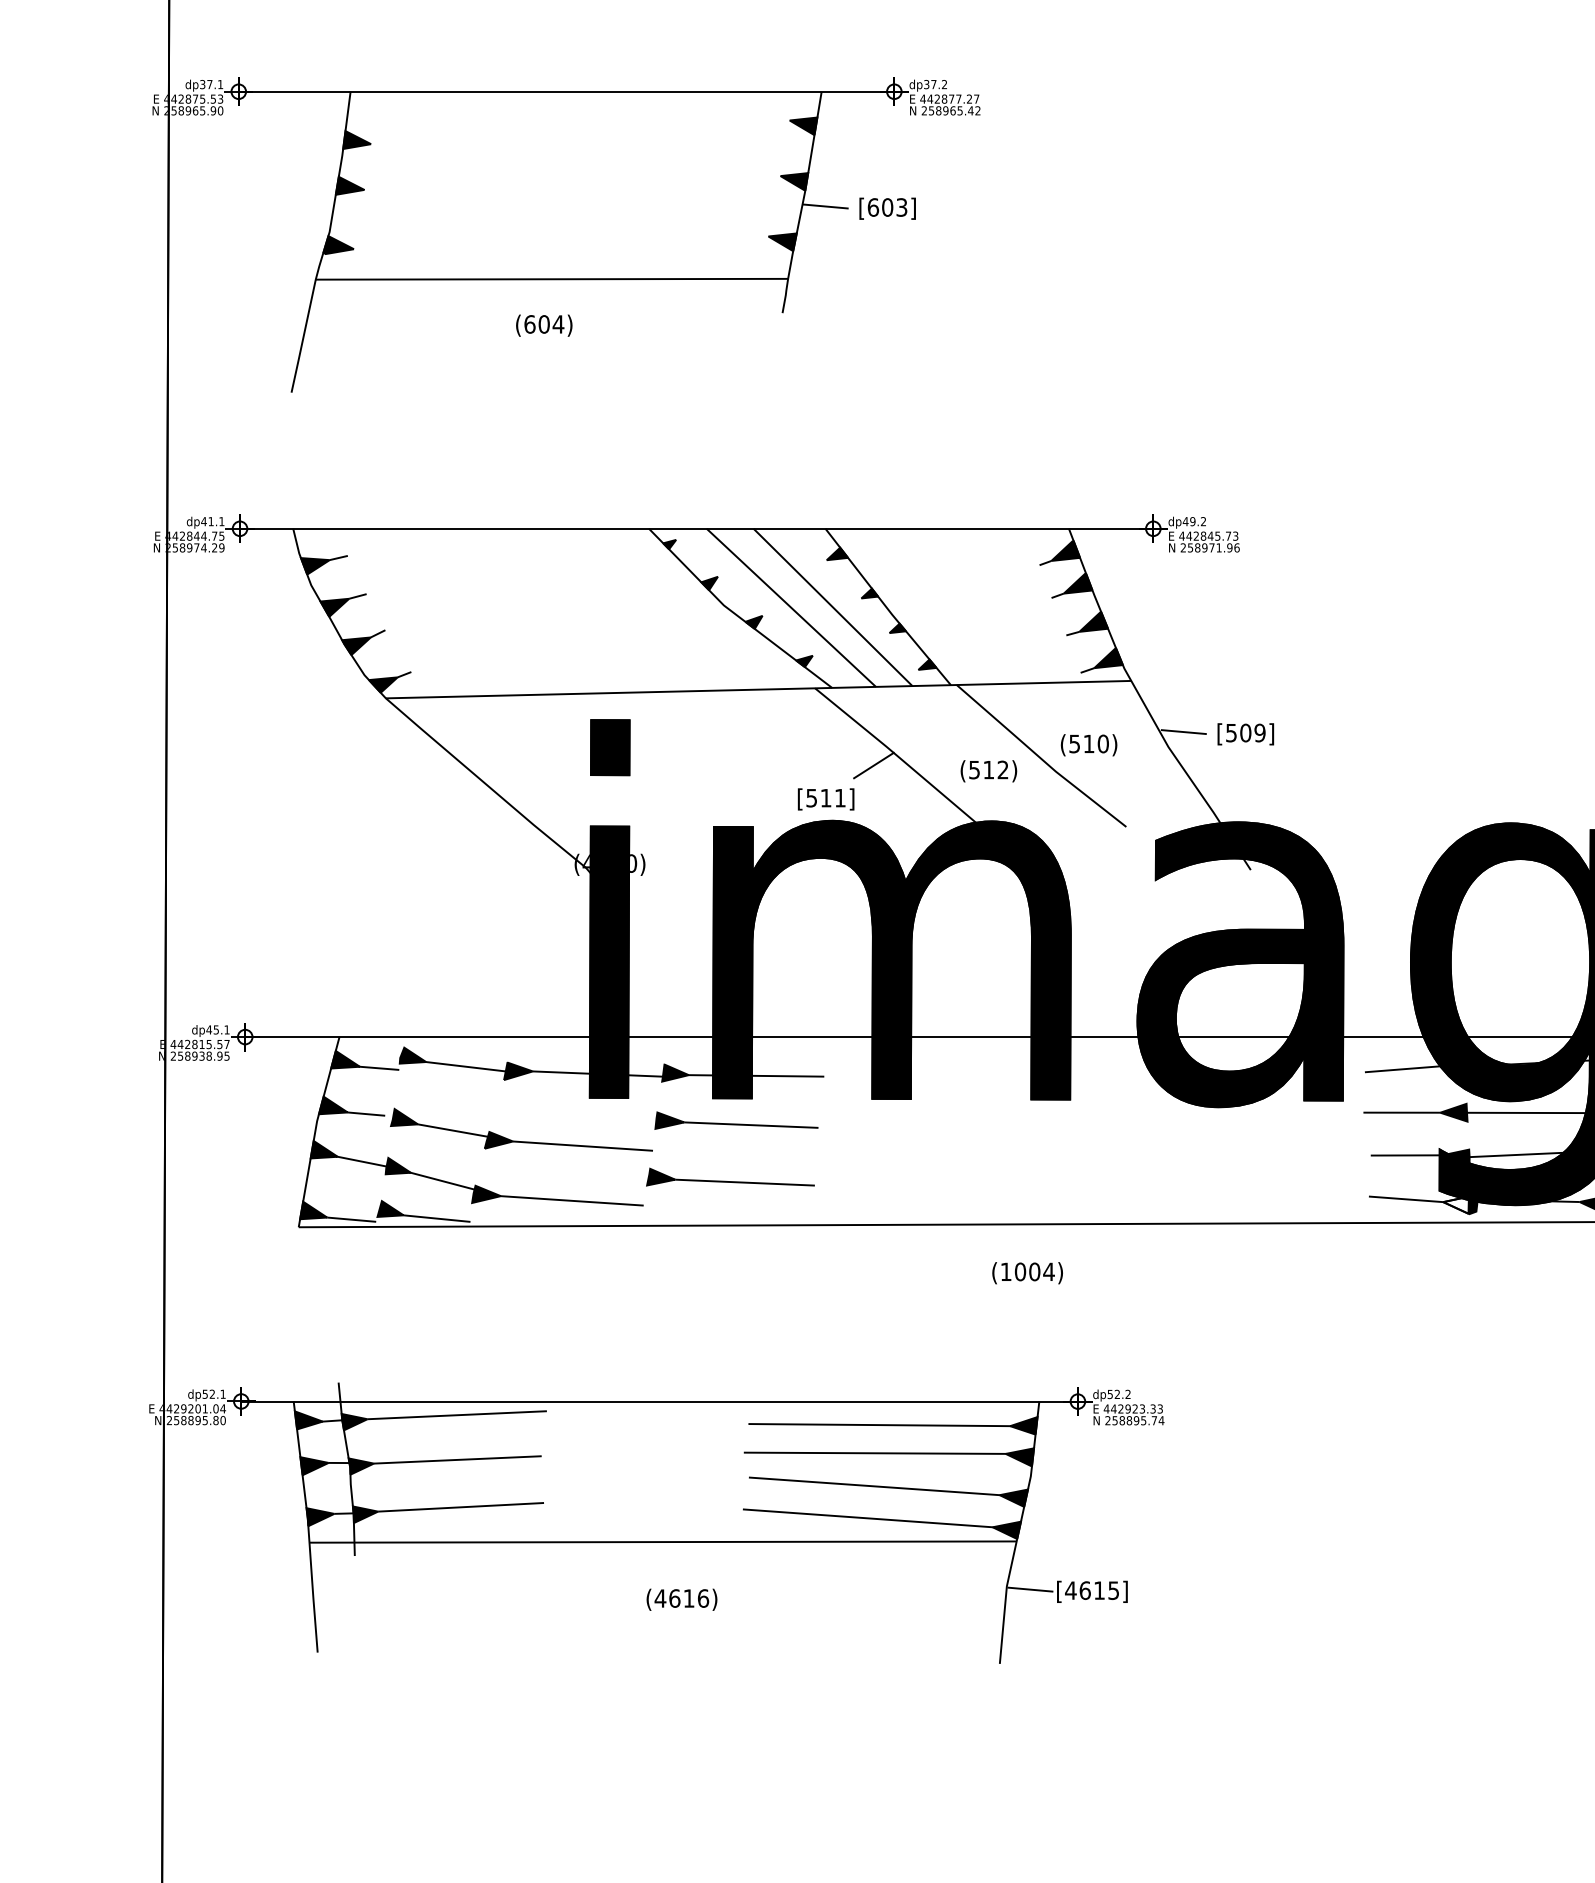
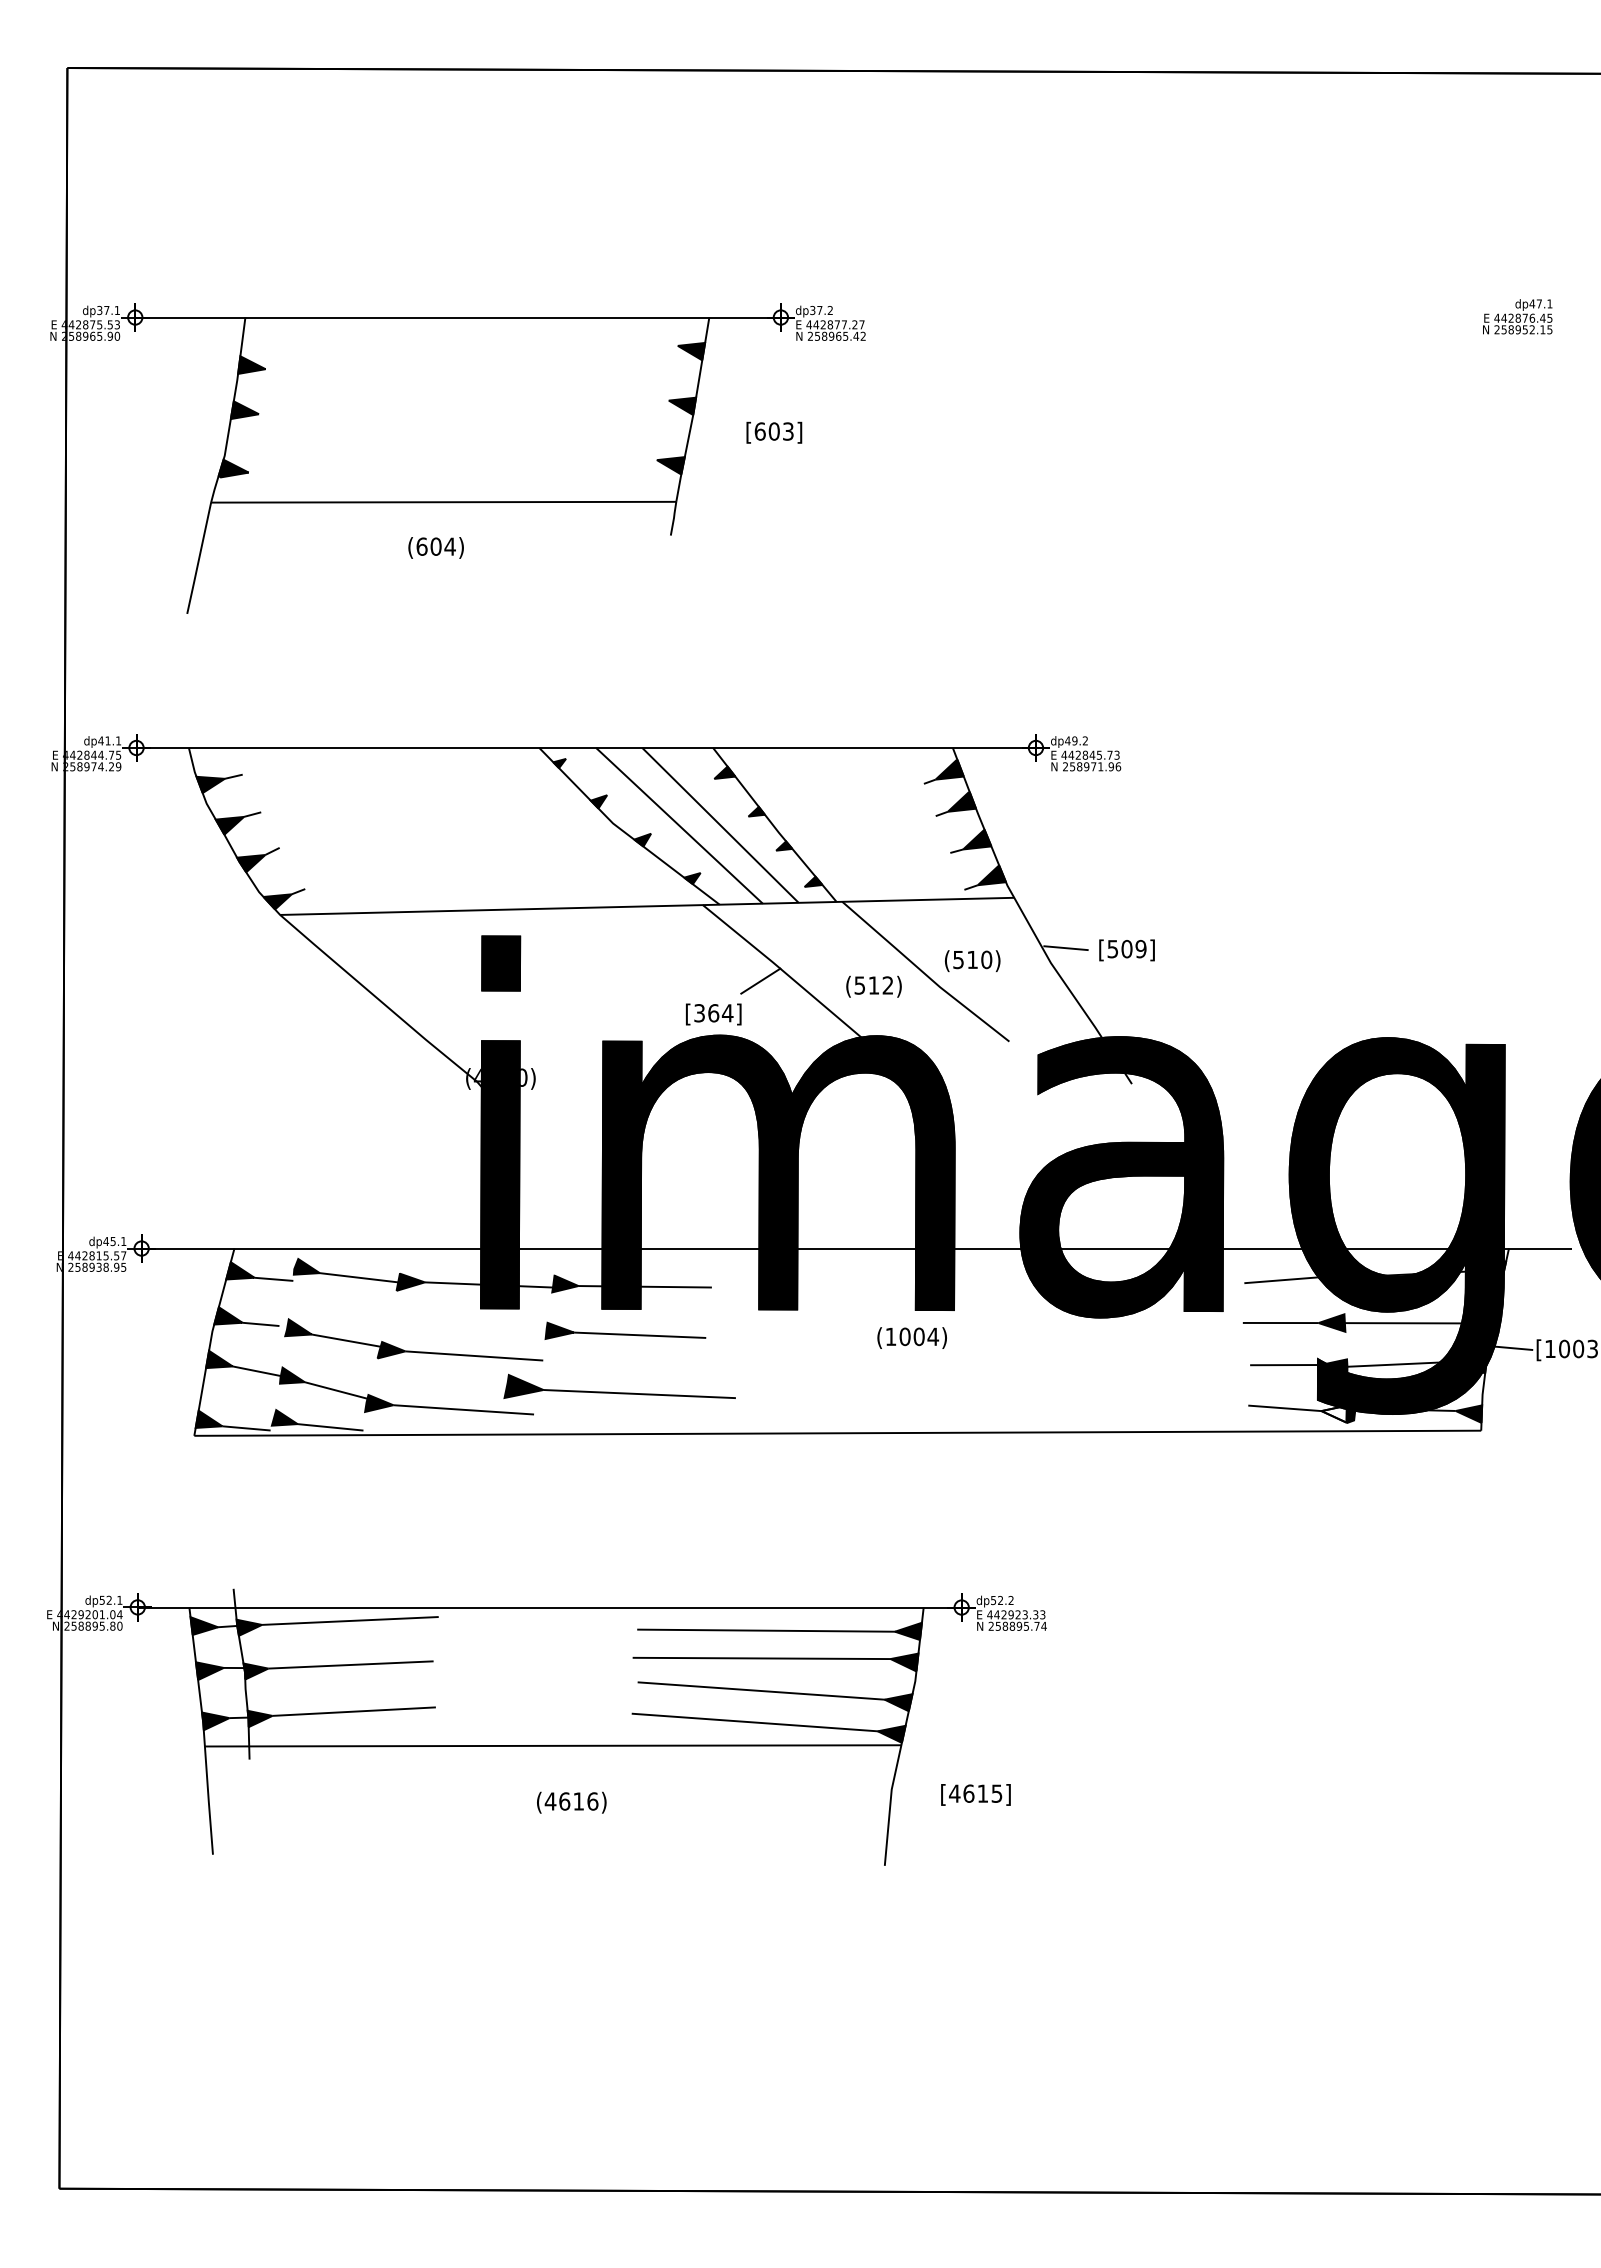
line: (824, 206) -> (712, 430), removed
text: (825, 798) -> (713, 1013), [511] -> [364]
part: (730, 1177) -> (619, 1386), size x1.4
text: (1026, 1272) -> (911, 1337), moved
line: (1029, 1589) -> (914, 1792), removed

